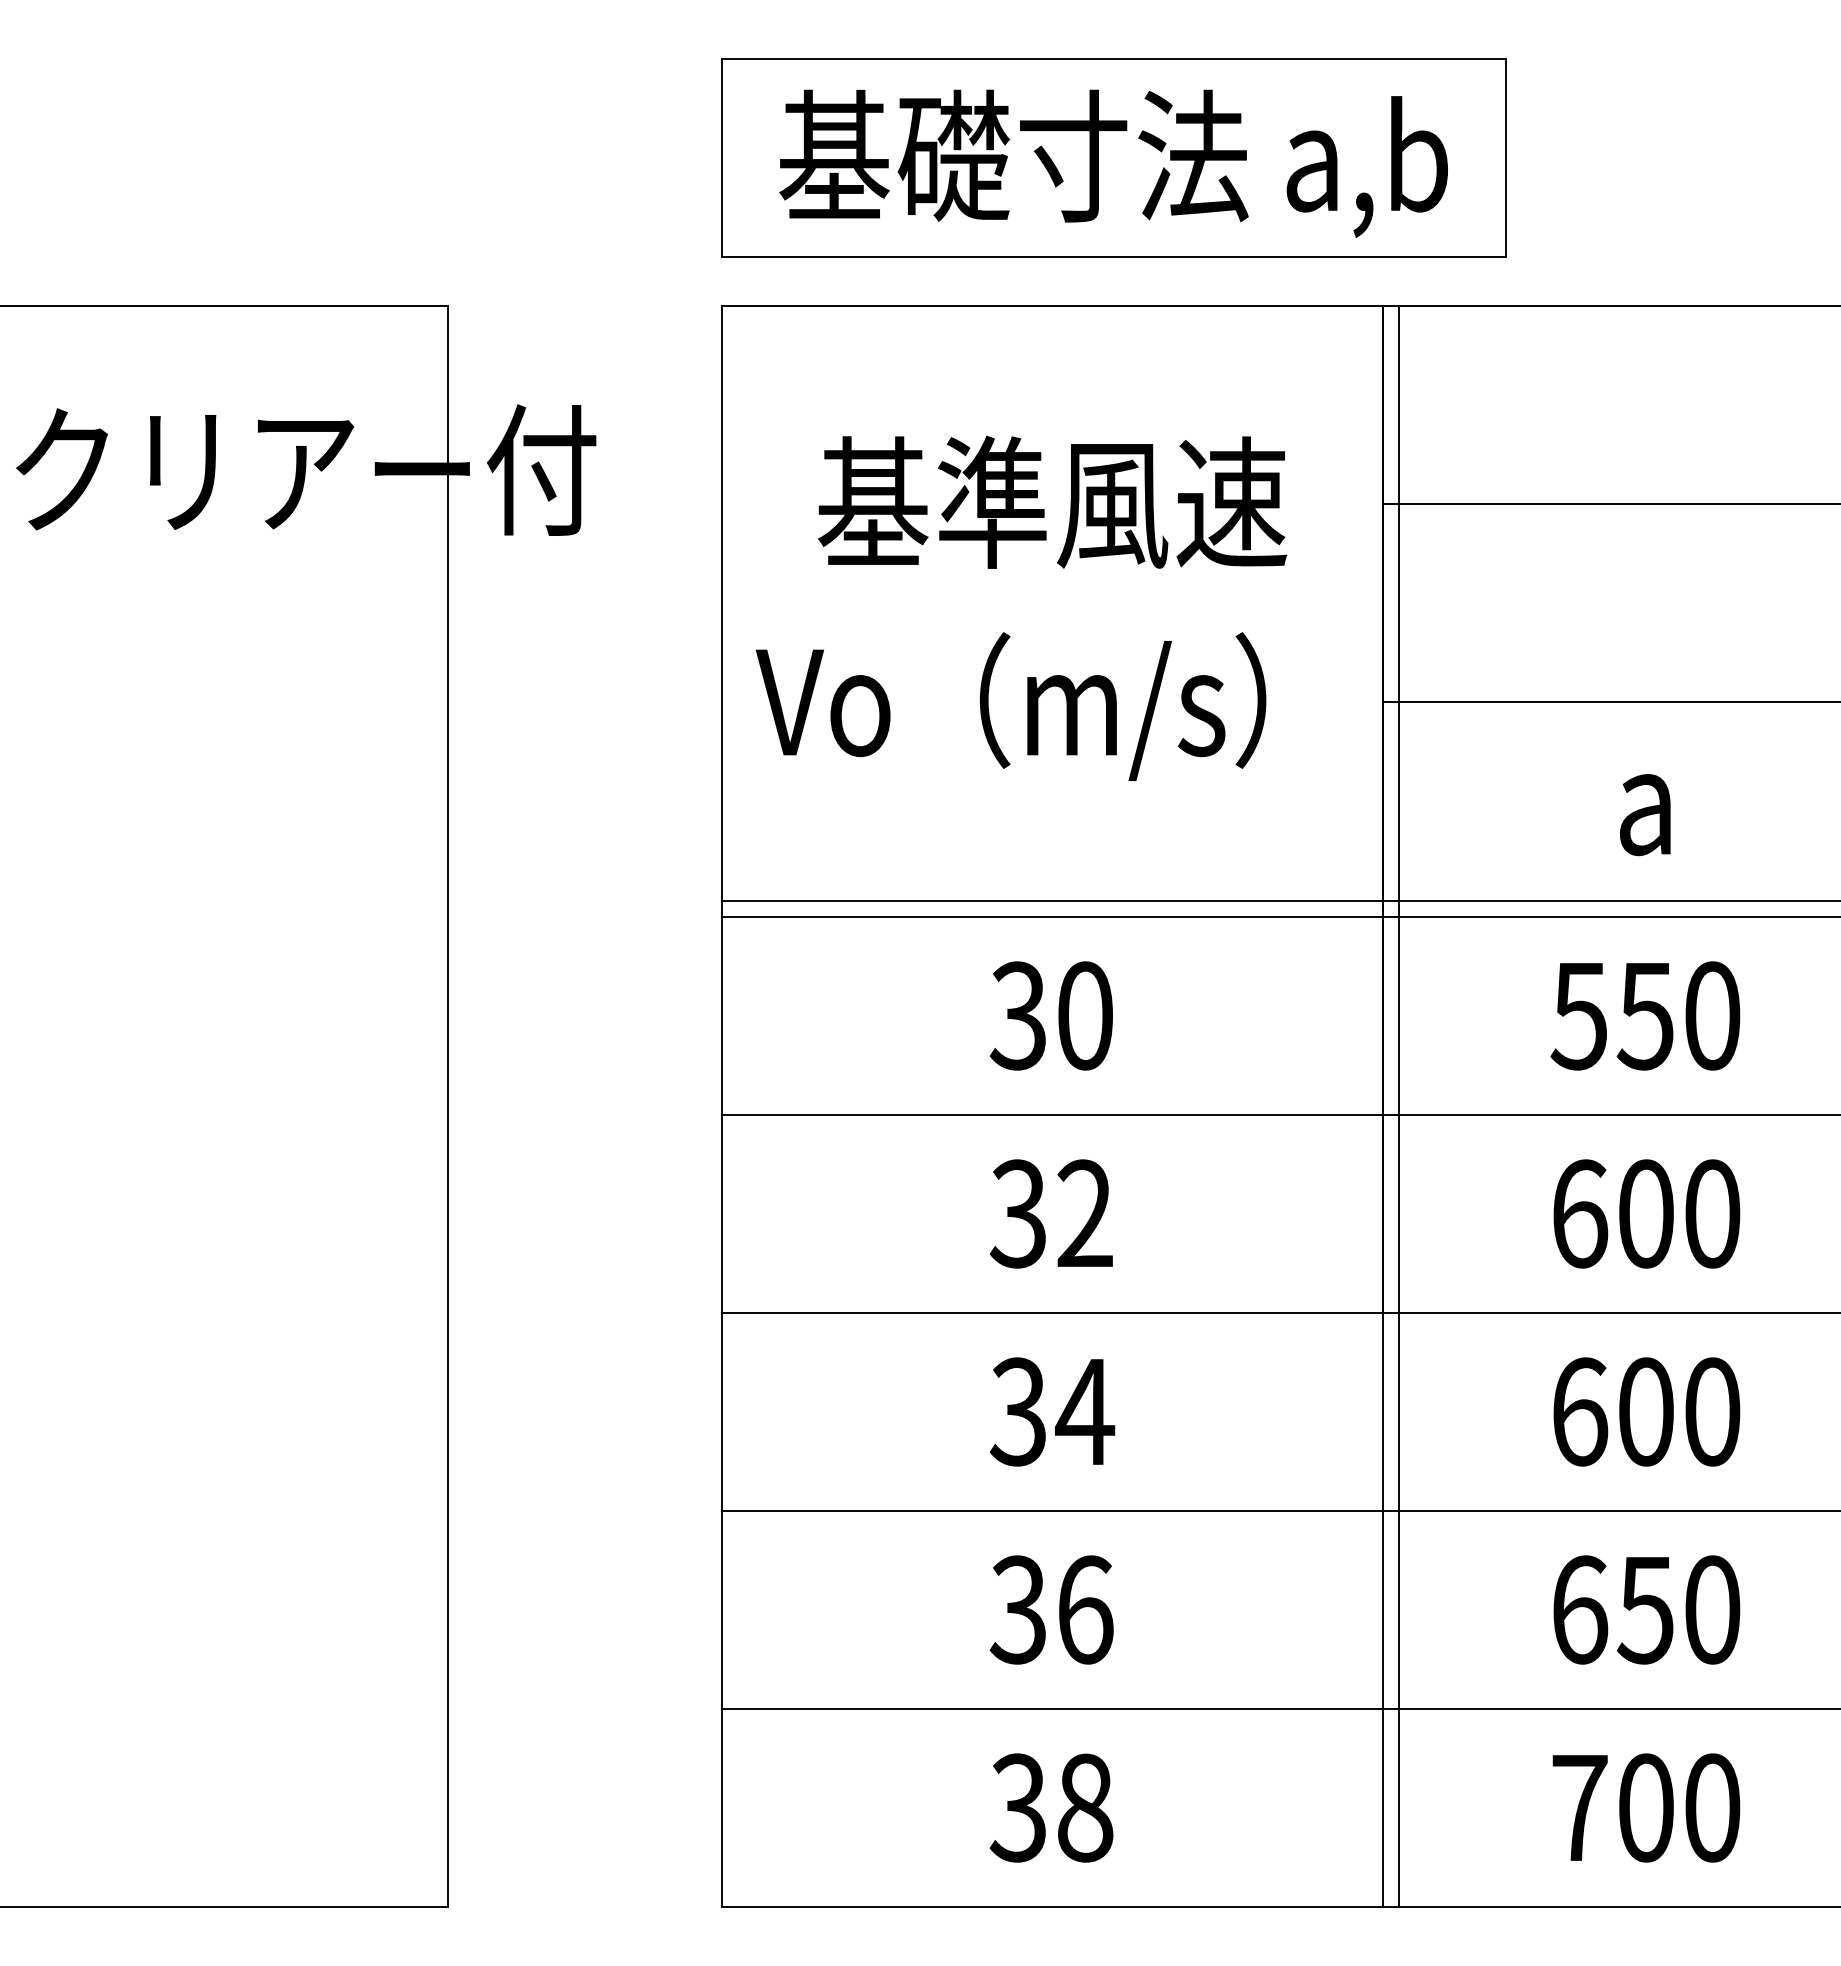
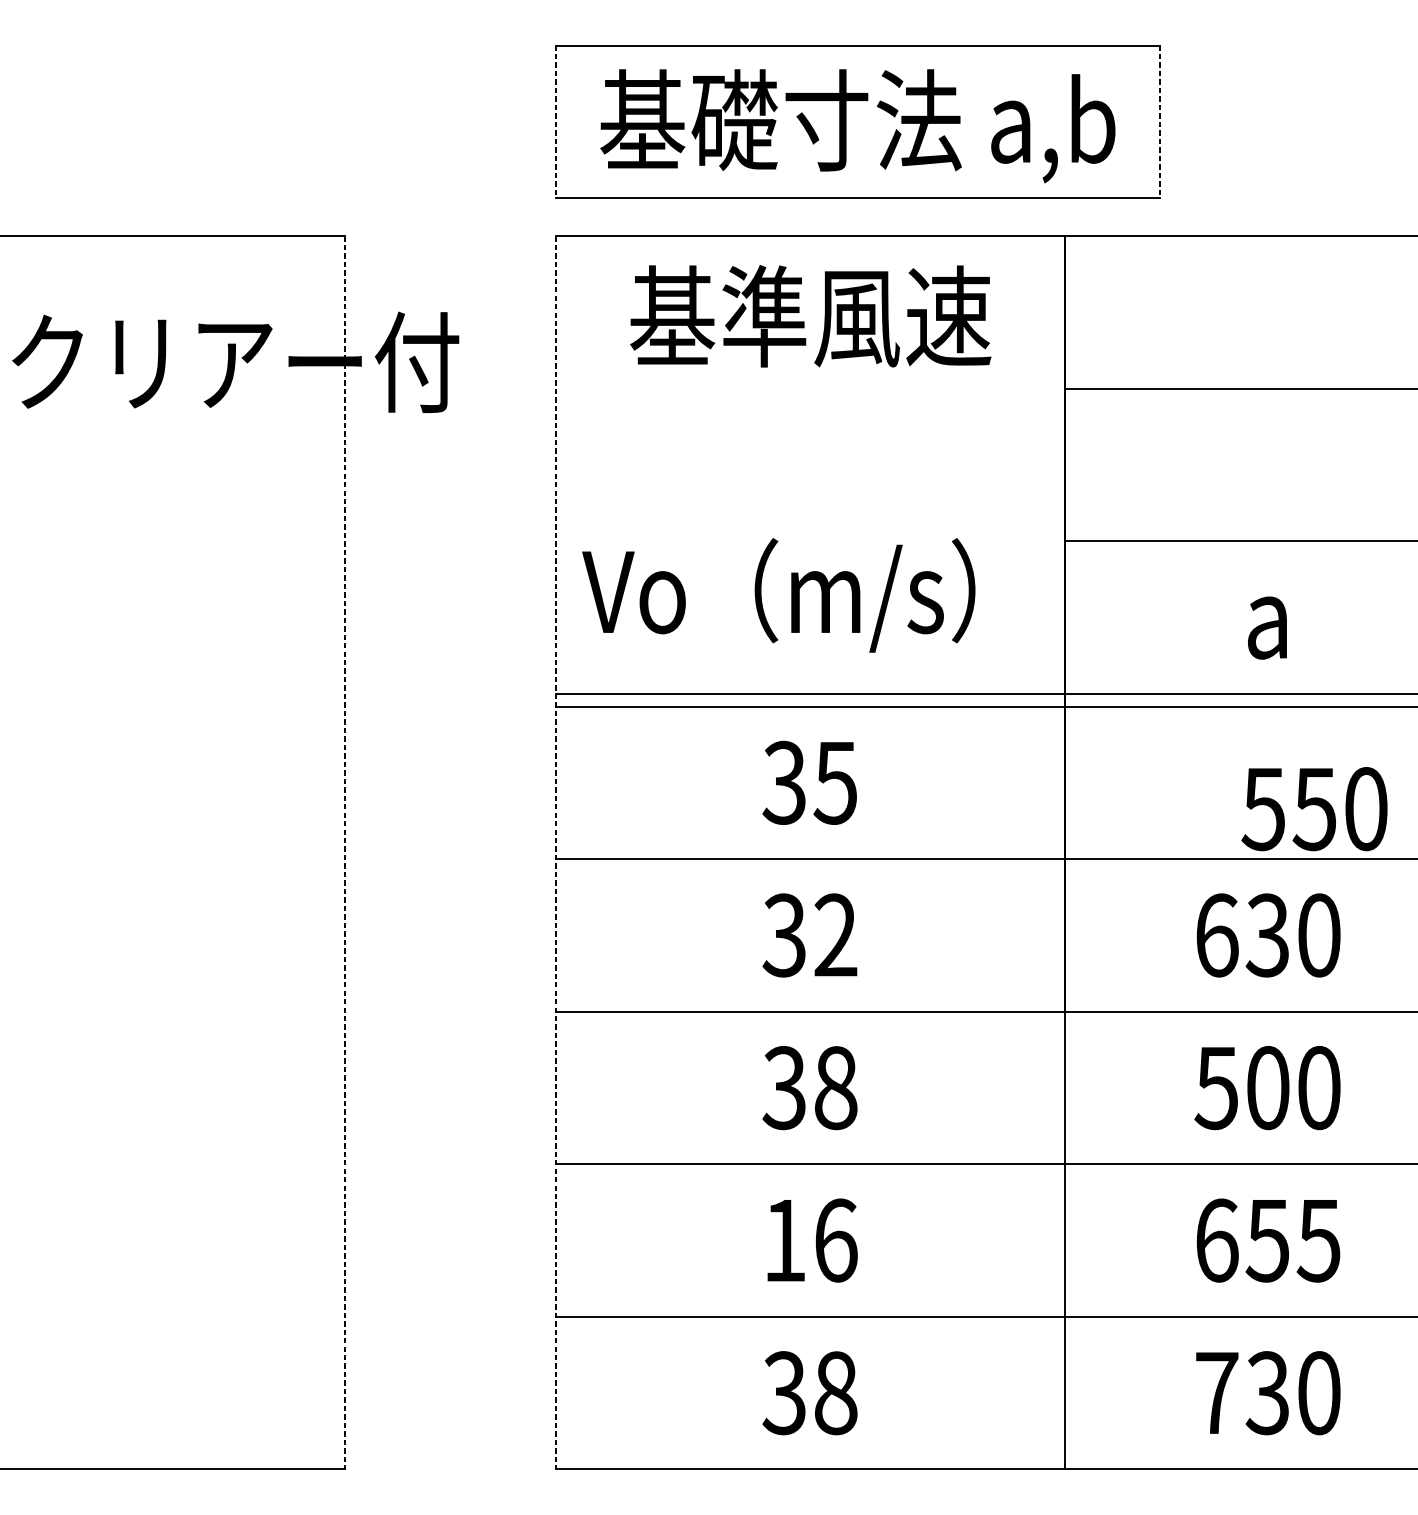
line: (722, 158) -> (556, 122), solid -> dashed
line: (1506, 158) -> (1160, 122), solid -> dashed
text: (1052, 501) -> (810, 315), moved
text: (1010, 706) -> (778, 595), moved
text: (1084, 1015) -> (835, 782), 30 -> 35
text: (1645, 1015) -> (1314, 808), moved
line: (1399, 1106) -> (1078, 852), removed
line: (447, 1107) -> (344, 853), solid -> dashed
line: (722, 1107) -> (556, 853), solid -> dashed
text: (1645, 1213) -> (1267, 935), 600 -> 630
text: (1084, 1411) -> (835, 1087), 34 -> 38
text: (1579, 1411) -> (1216, 1087), 600 -> 500
text: (1017, 1609) -> (783, 1240), 36 -> 16
text: (1711, 1609) -> (1318, 1240), 650 -> 655
text: (1645, 1807) -> (1267, 1392), 700 -> 730

